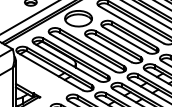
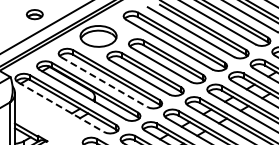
line: (83, 53) -> (104, 82), solid -> dashed
line: (50, 71) -> (61, 107), solid -> dashed

